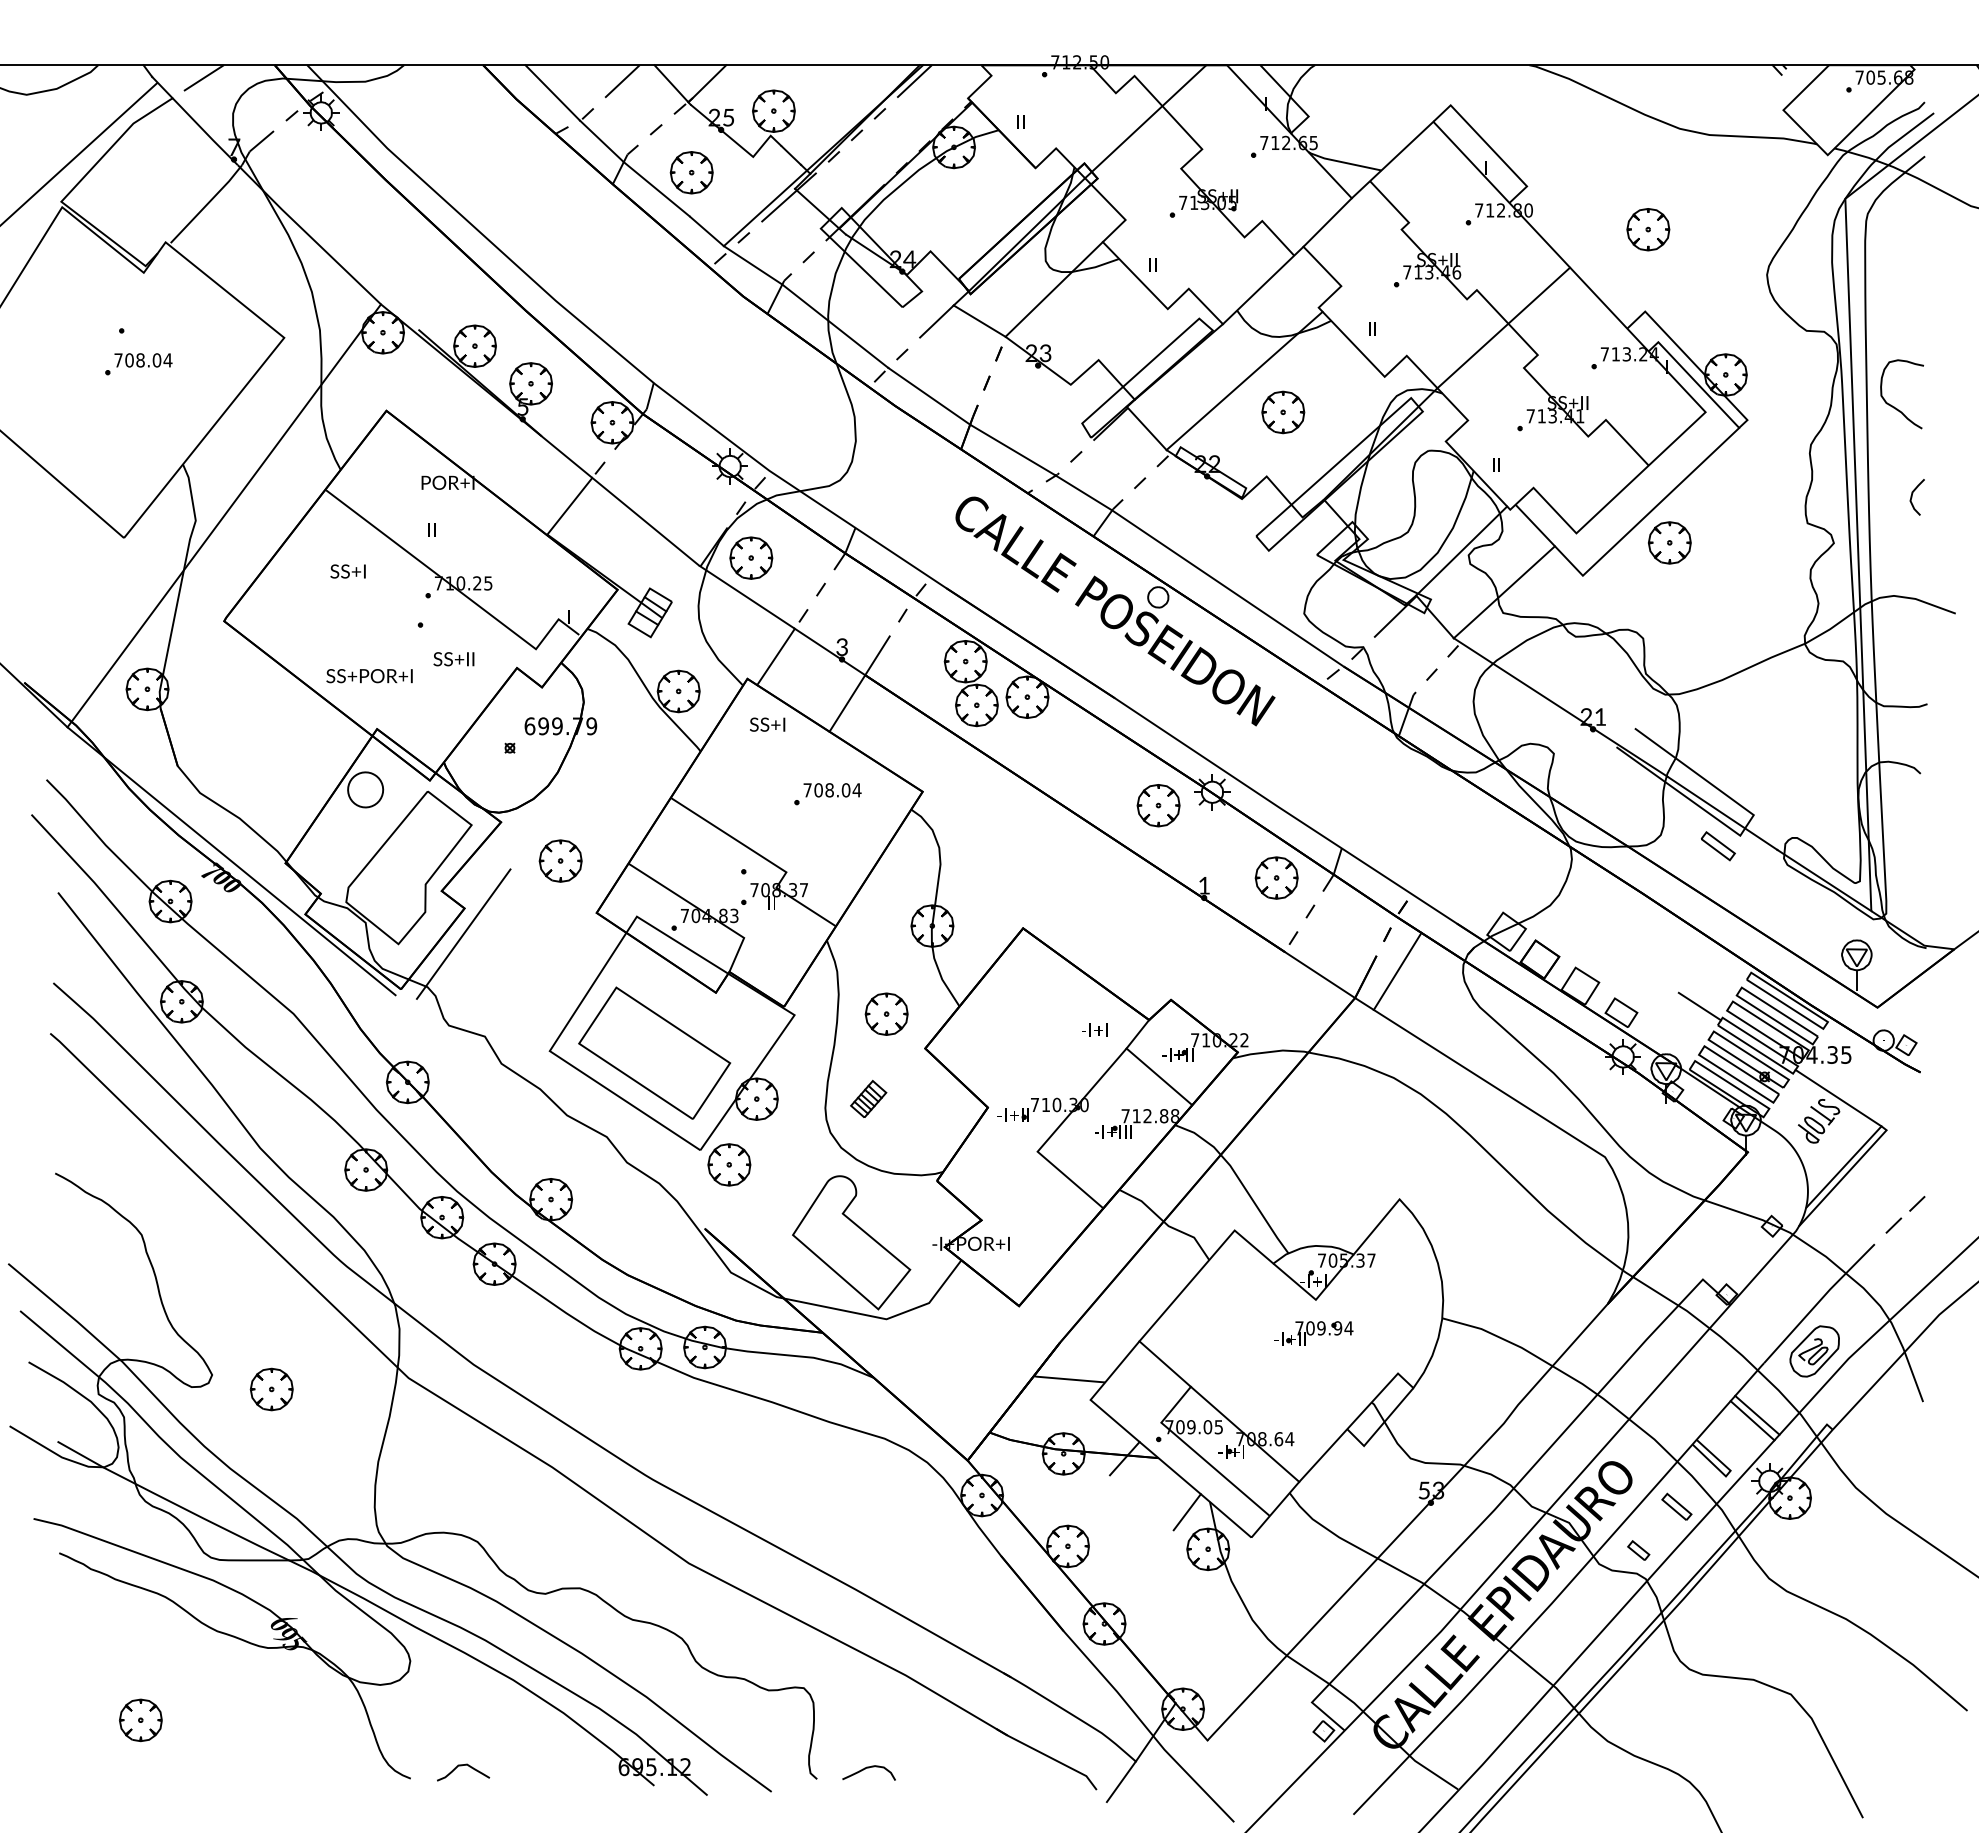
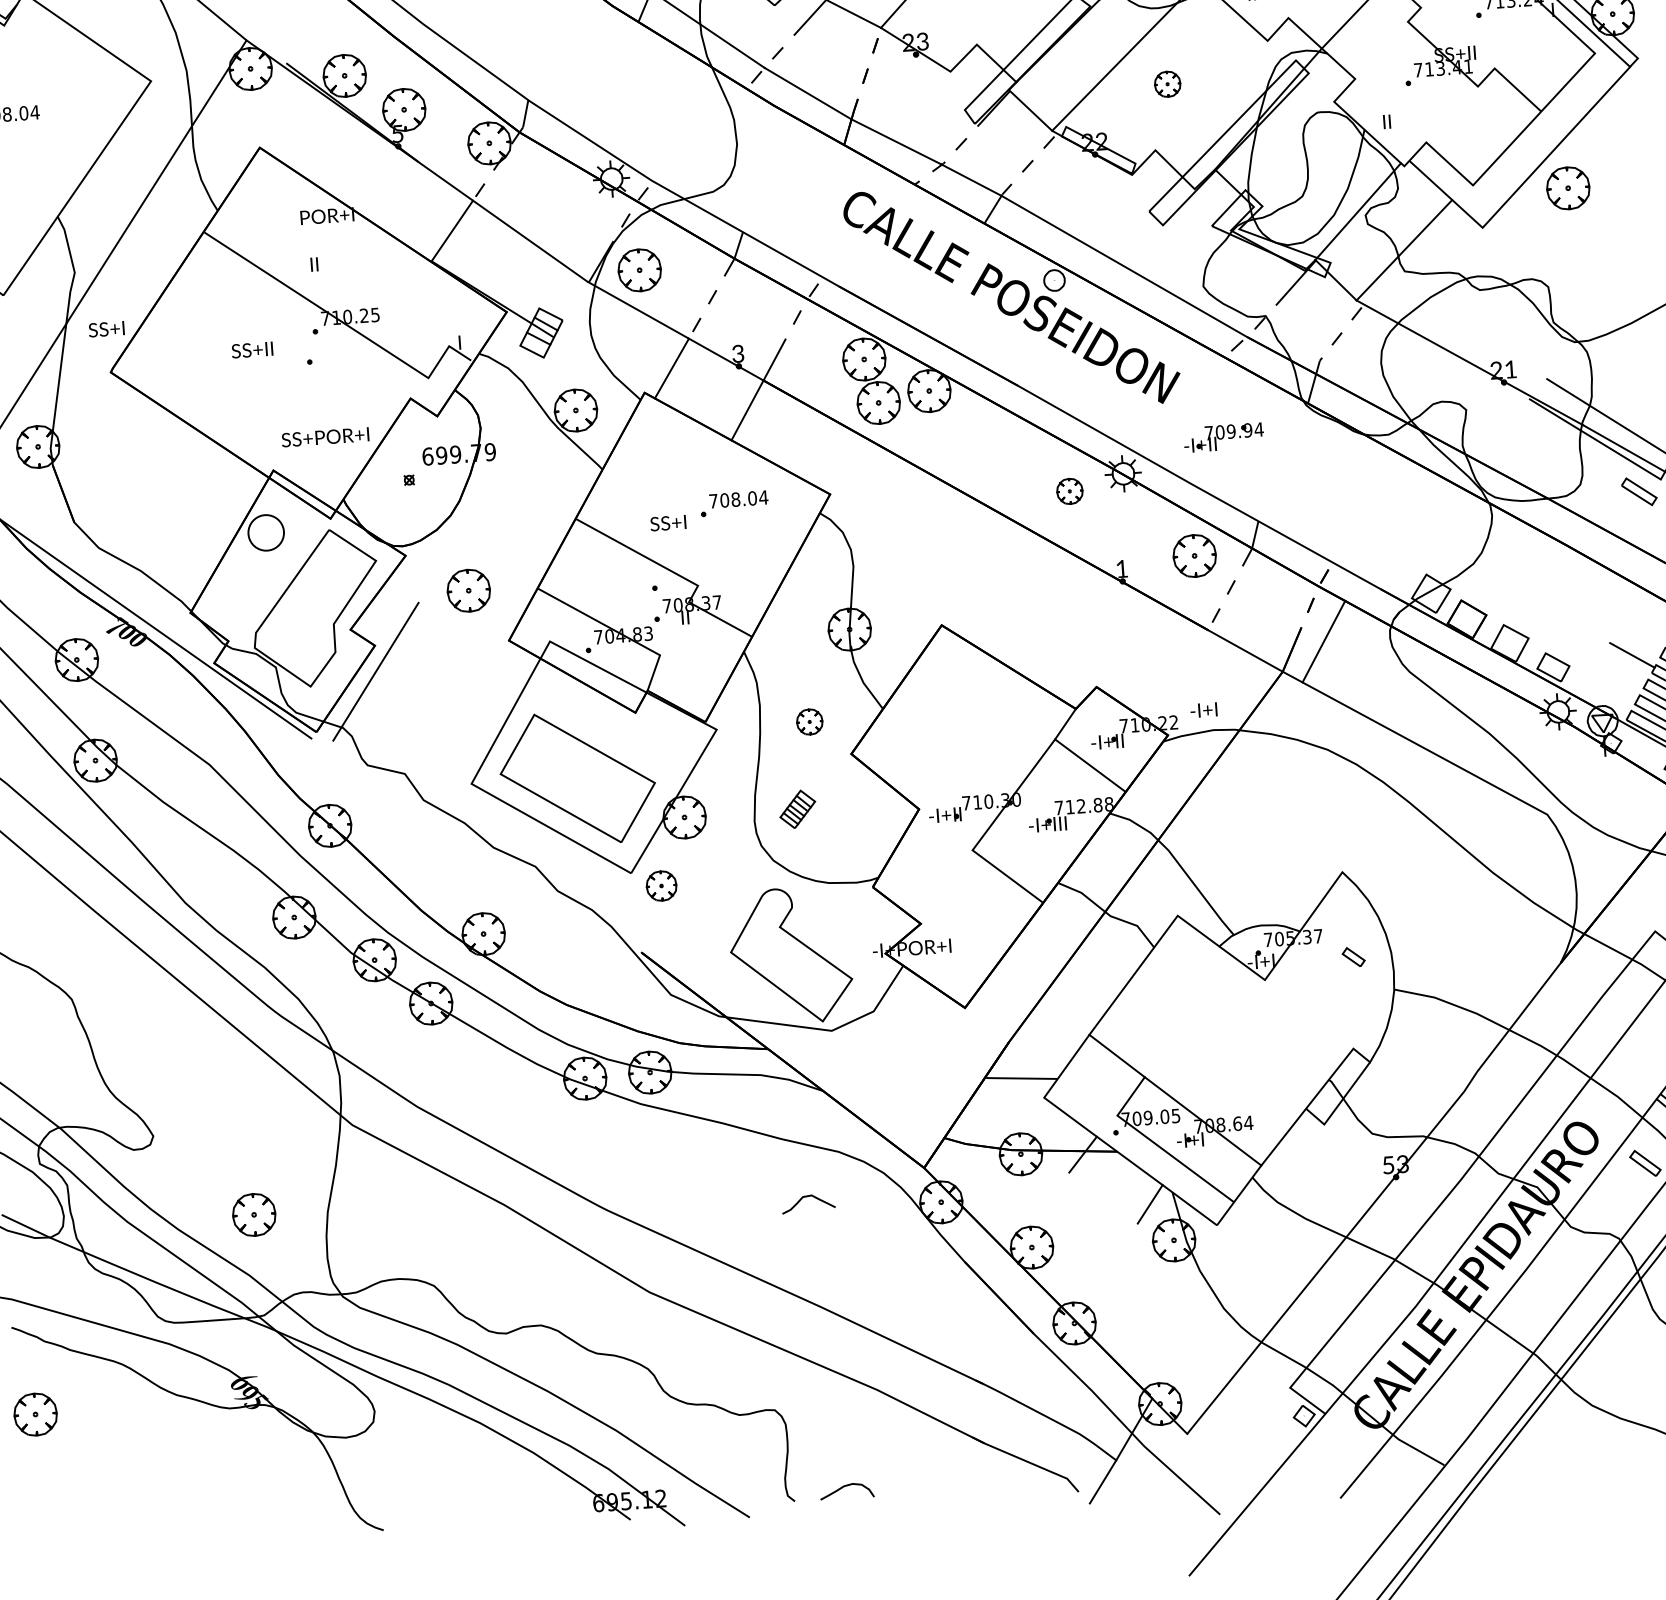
part: (1283, 412) -> (1167, 84), size x0.6
text: (347, 571) -> (106, 329), moved
text: (453, 659) -> (251, 350), moved
text: (369, 676) -> (325, 437), moved
text: (767, 724) -> (668, 522), moved
part: (1158, 805) -> (1069, 491), size x0.6
part: (886, 1013) -> (809, 721), size x0.6
text: (1094, 1029) -> (1203, 709), moved
part: (729, 1164) -> (661, 885), size x0.7
part: (1313, 1333) -> (1223, 437), moved
part: (271, 1389) -> (253, 1214), moved
part: (1638, 1550) -> (1353, 957), moved
part: (140, 1720) -> (35, 1414), moved
curve: (461, 1766) -> (806, 1197), moved

